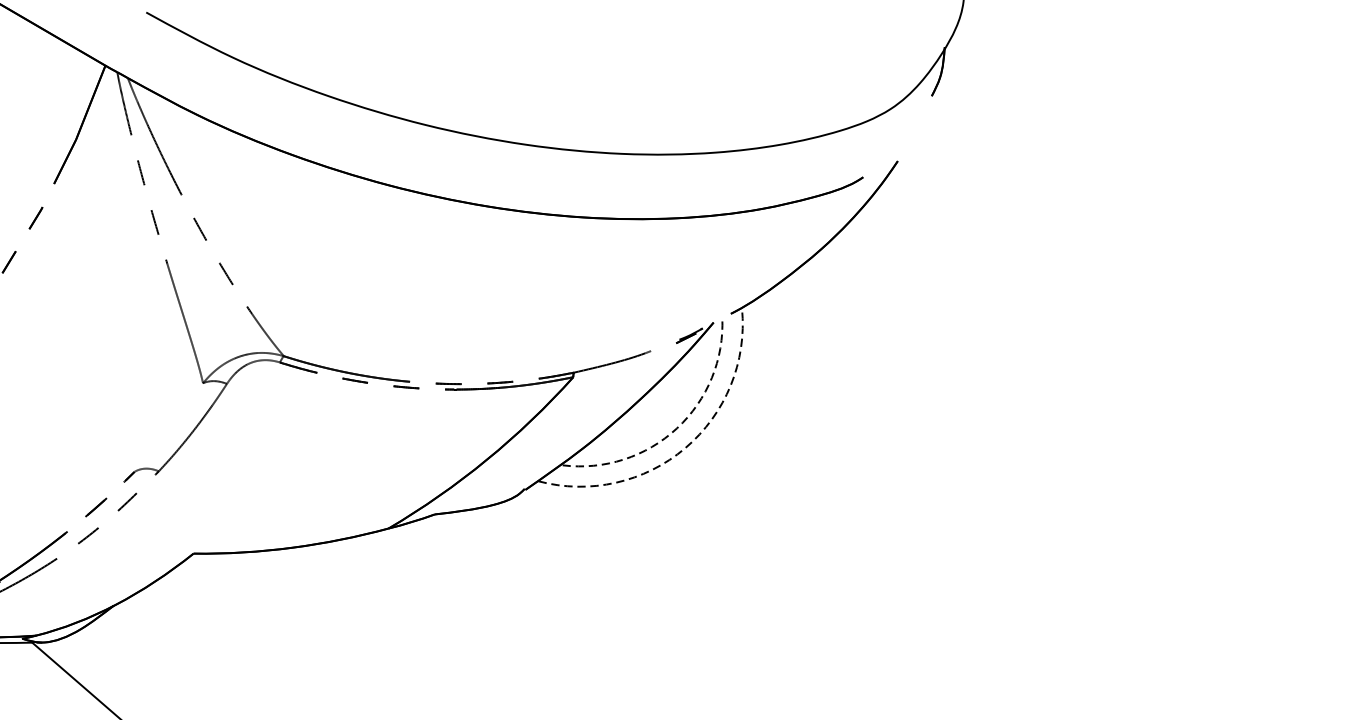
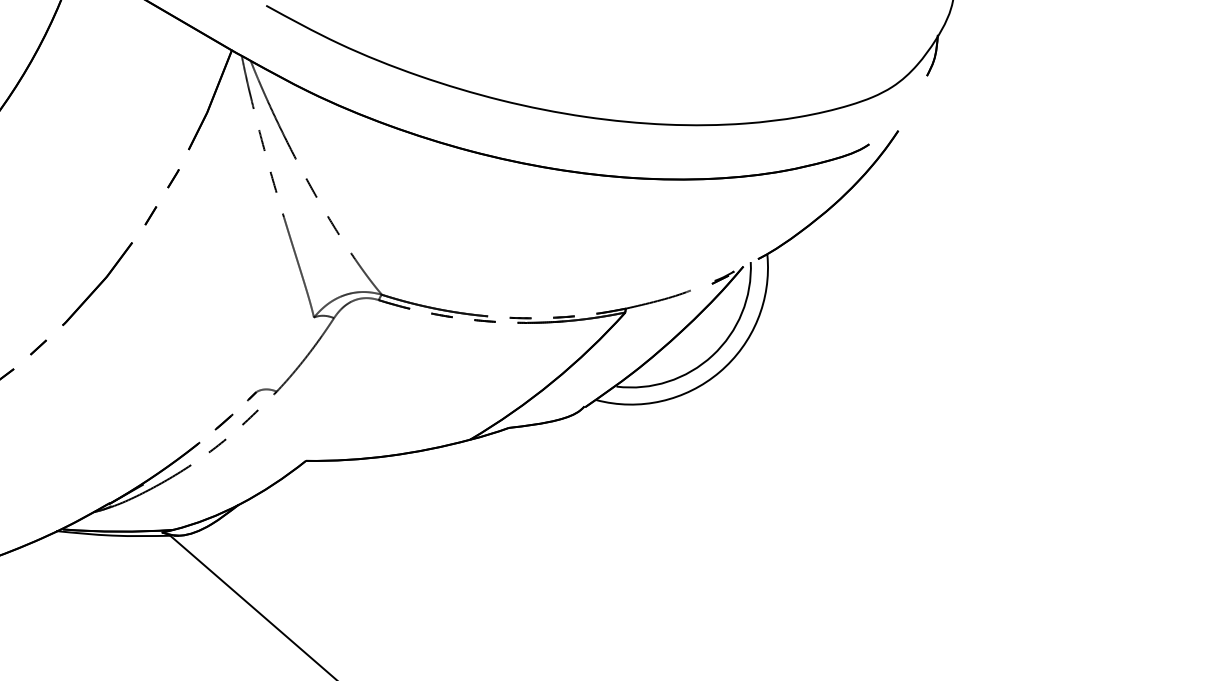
arc: (676, 428) -> (712, 355), dashed -> solid
arc: (685, 448) -> (719, 372), dashed -> solid

